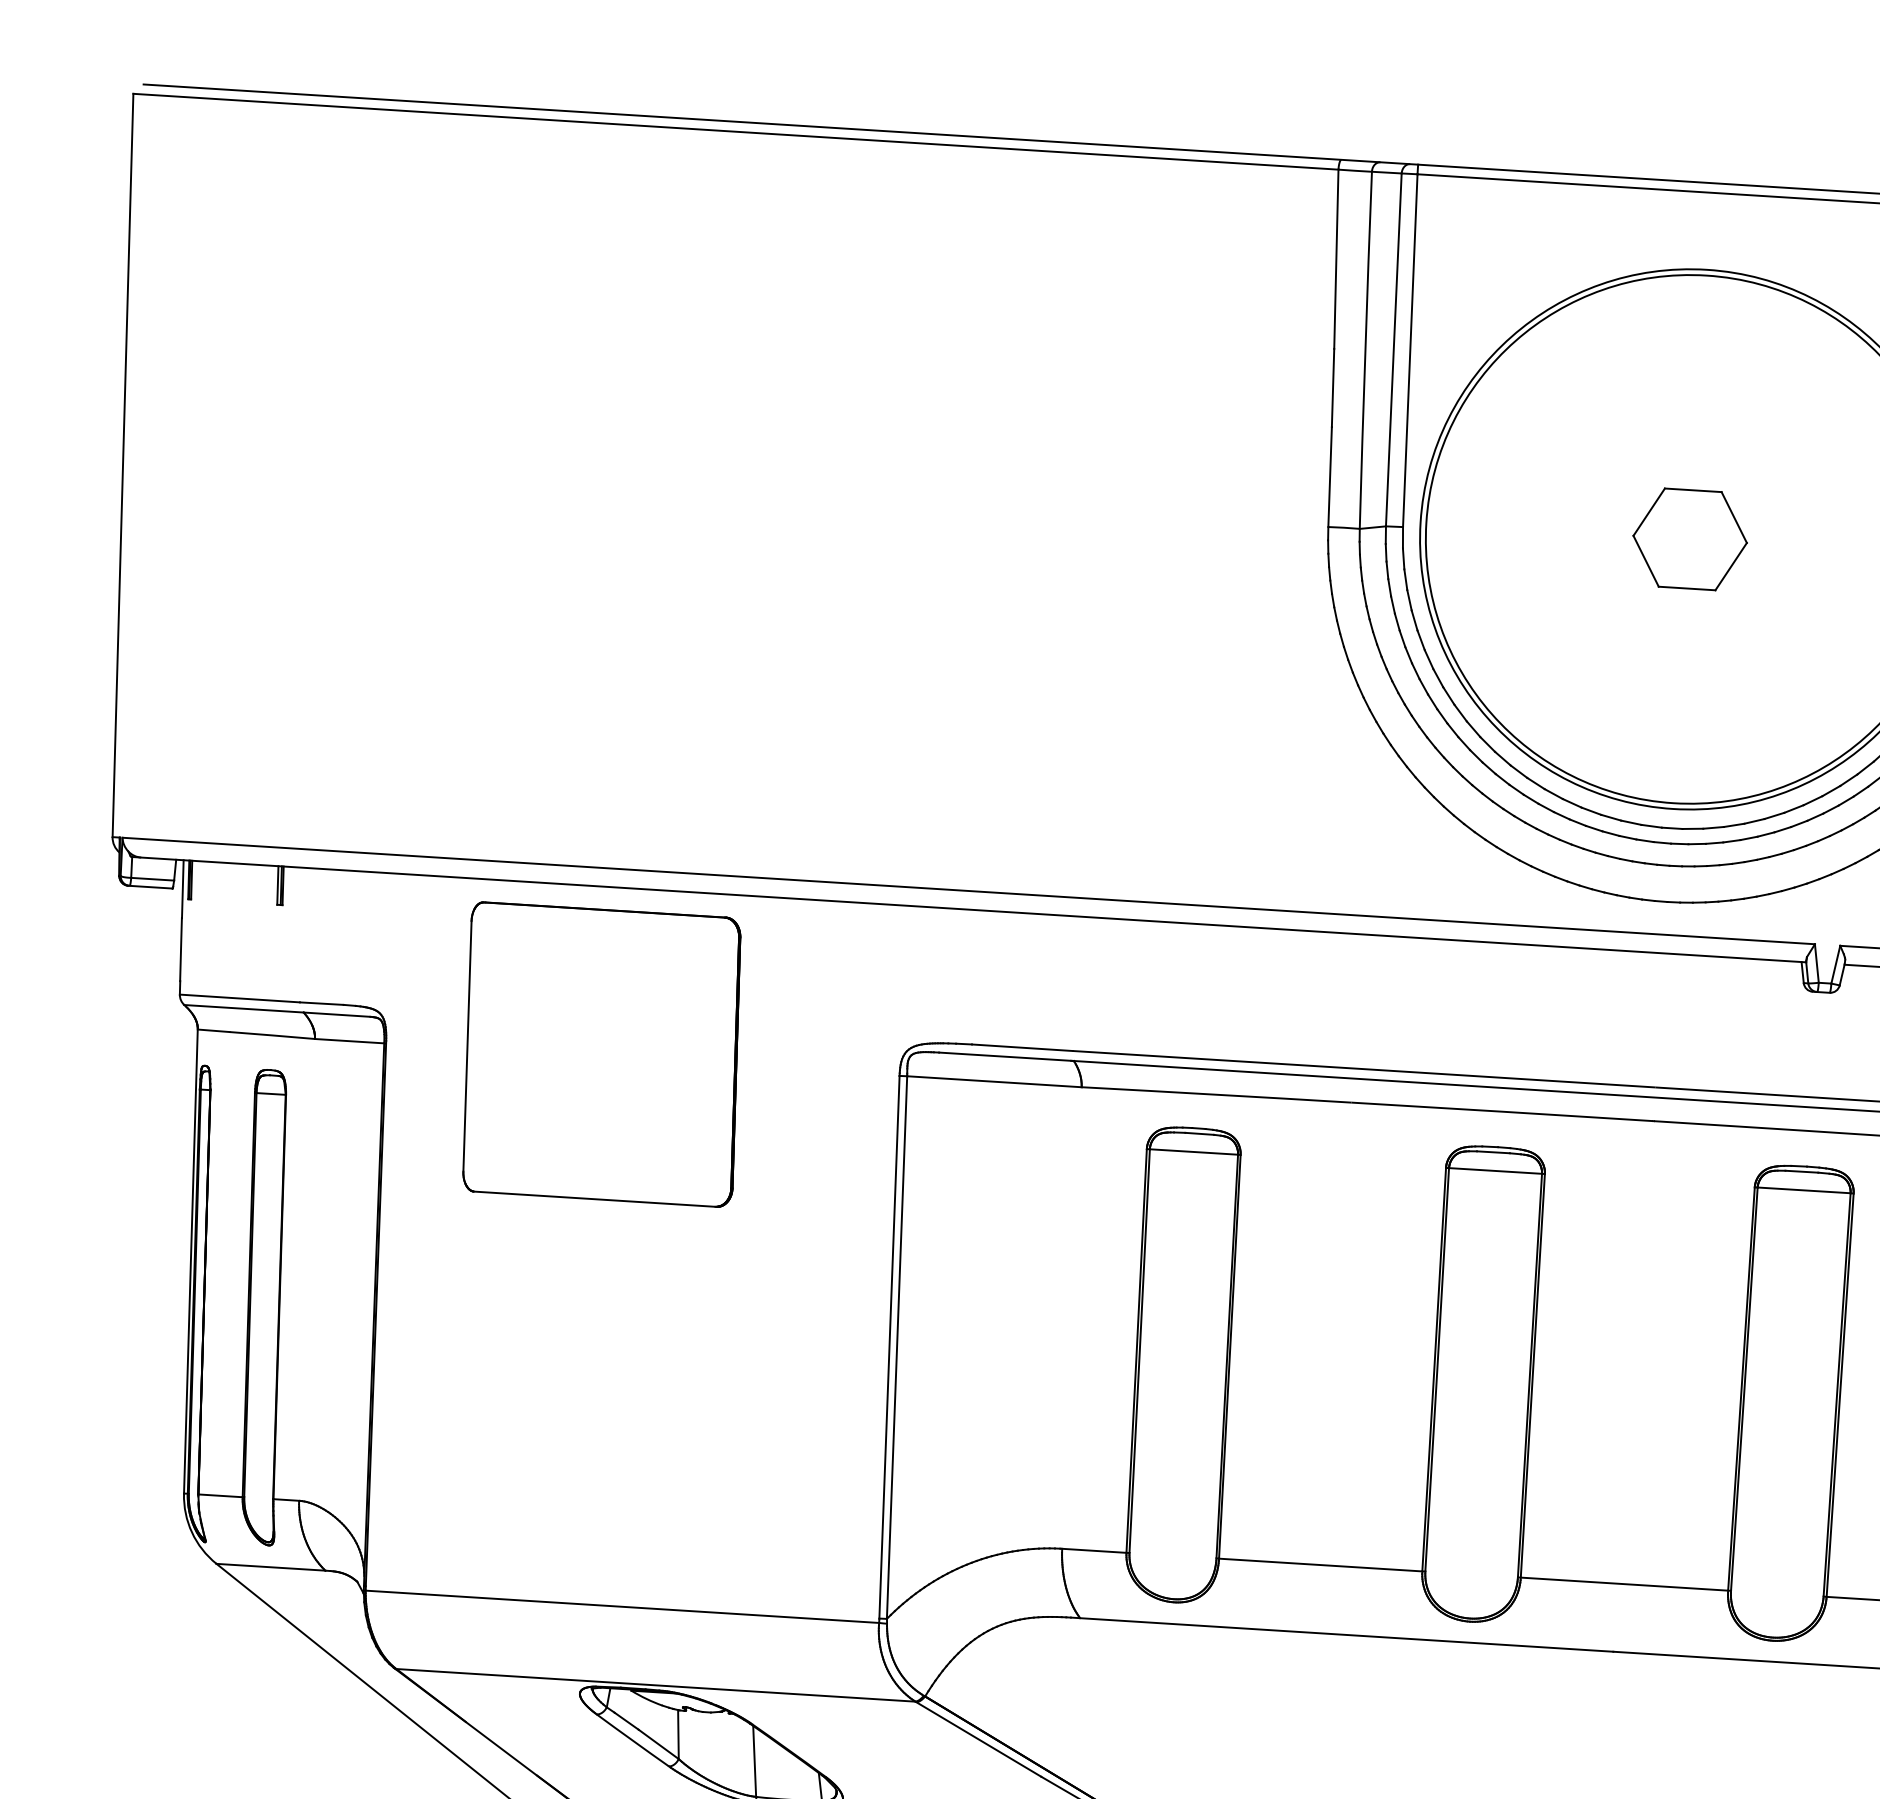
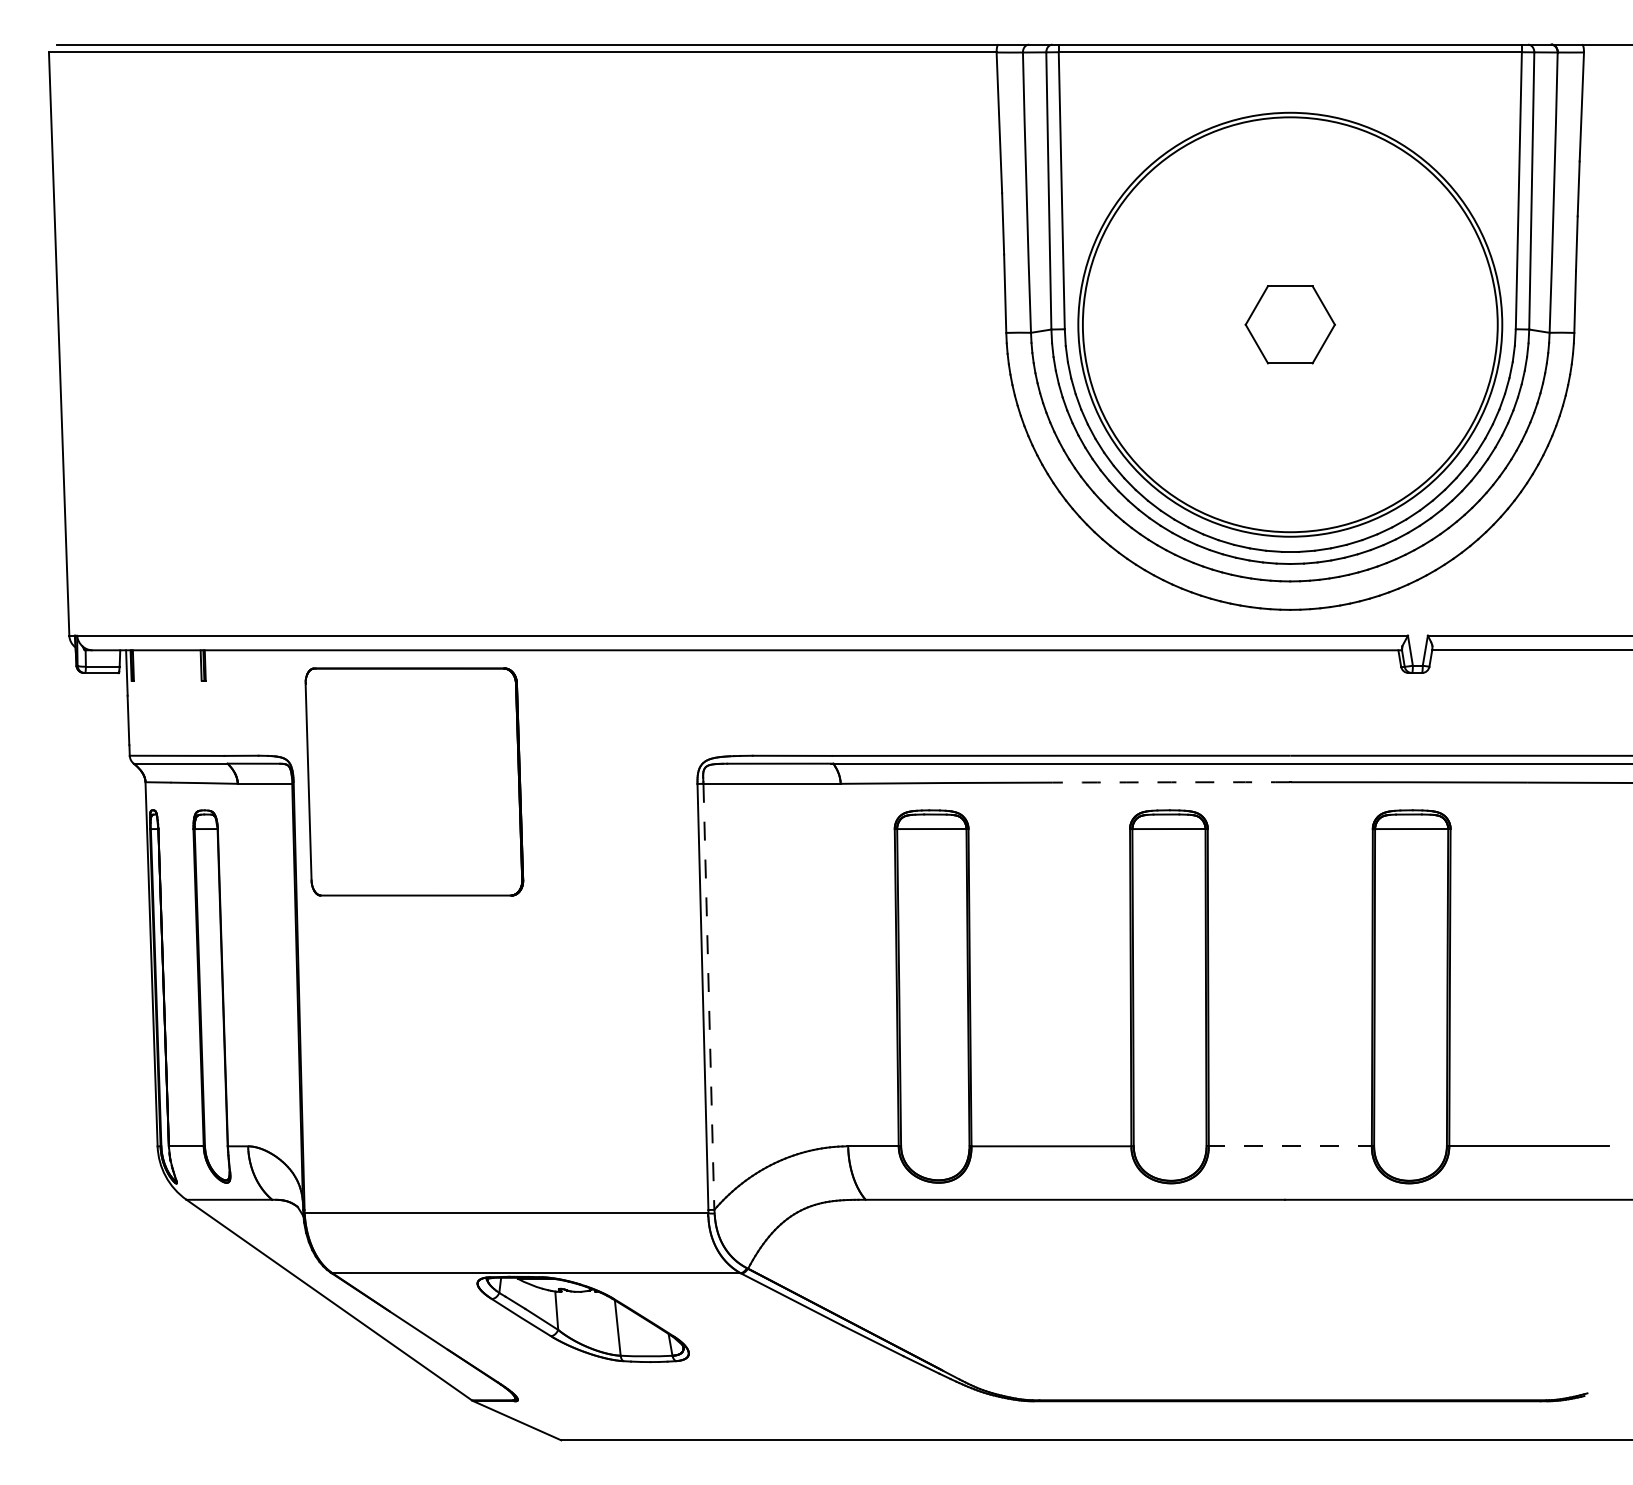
part: (602, 1054) -> (414, 781), moved
arc: (1502, 1111) -> (1171, 782), solid -> dashed
line: (896, 1348) -> (708, 997), solid -> dashed
line: (1624, 1584) -> (1290, 1146), solid -> dashed

